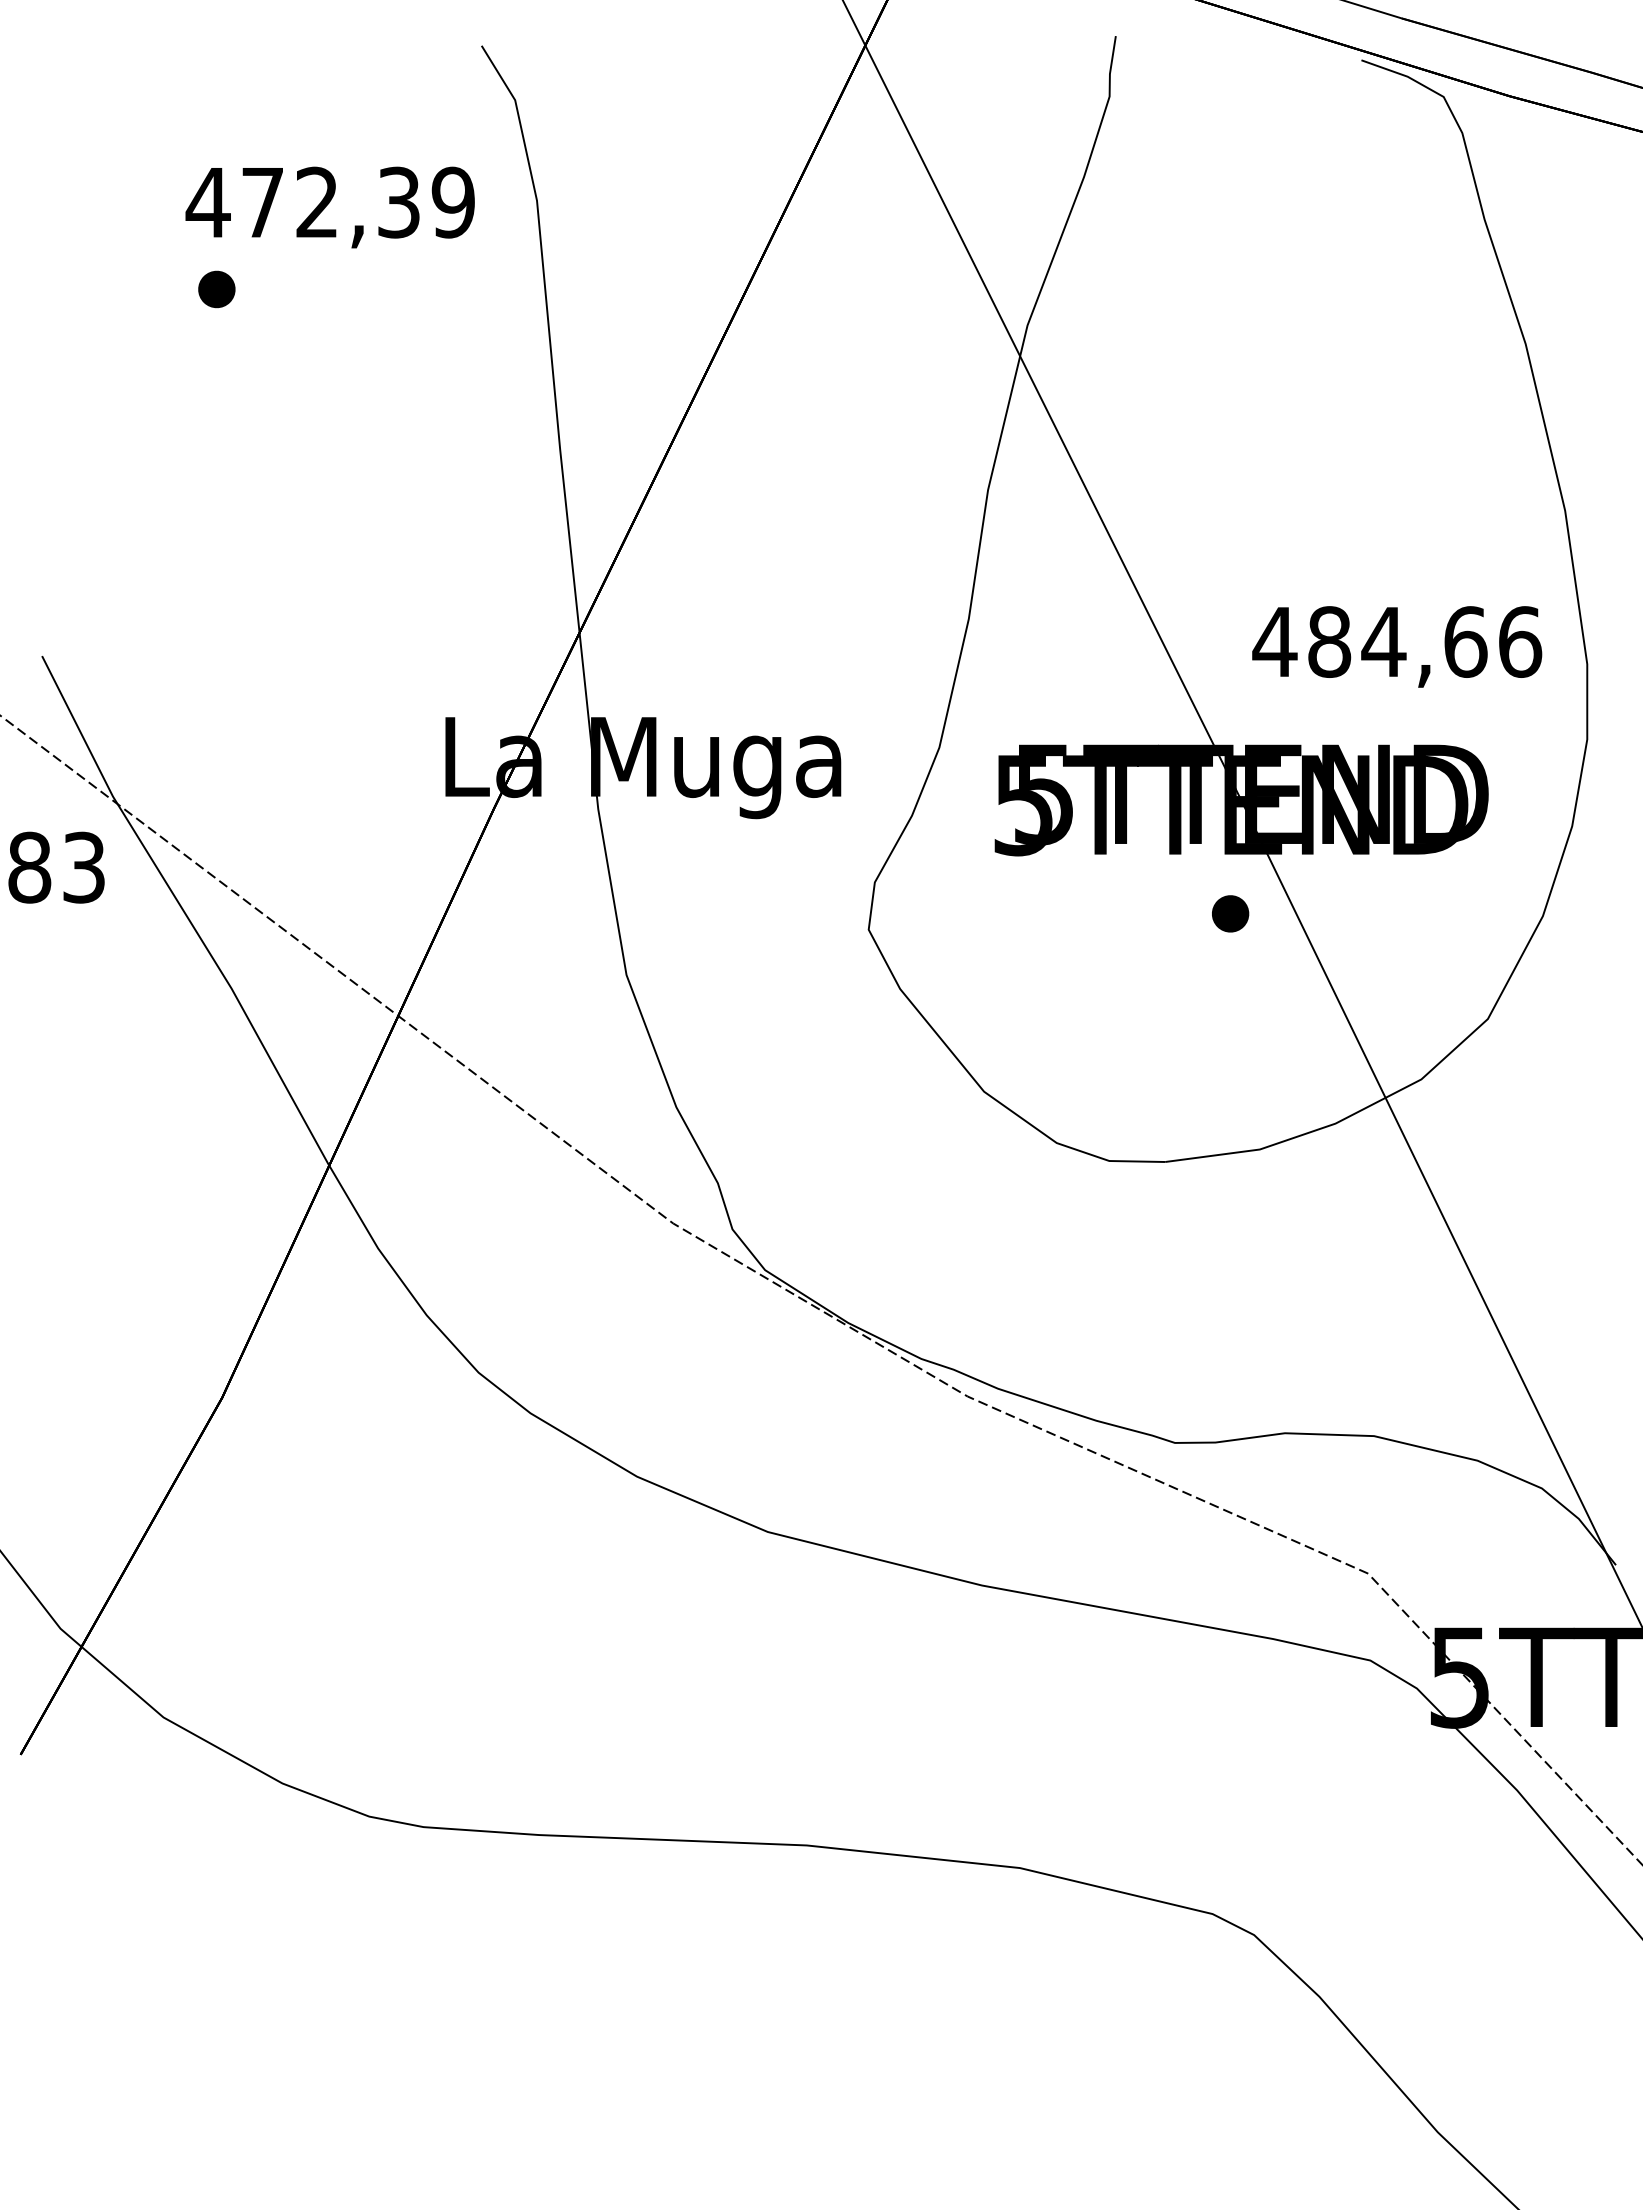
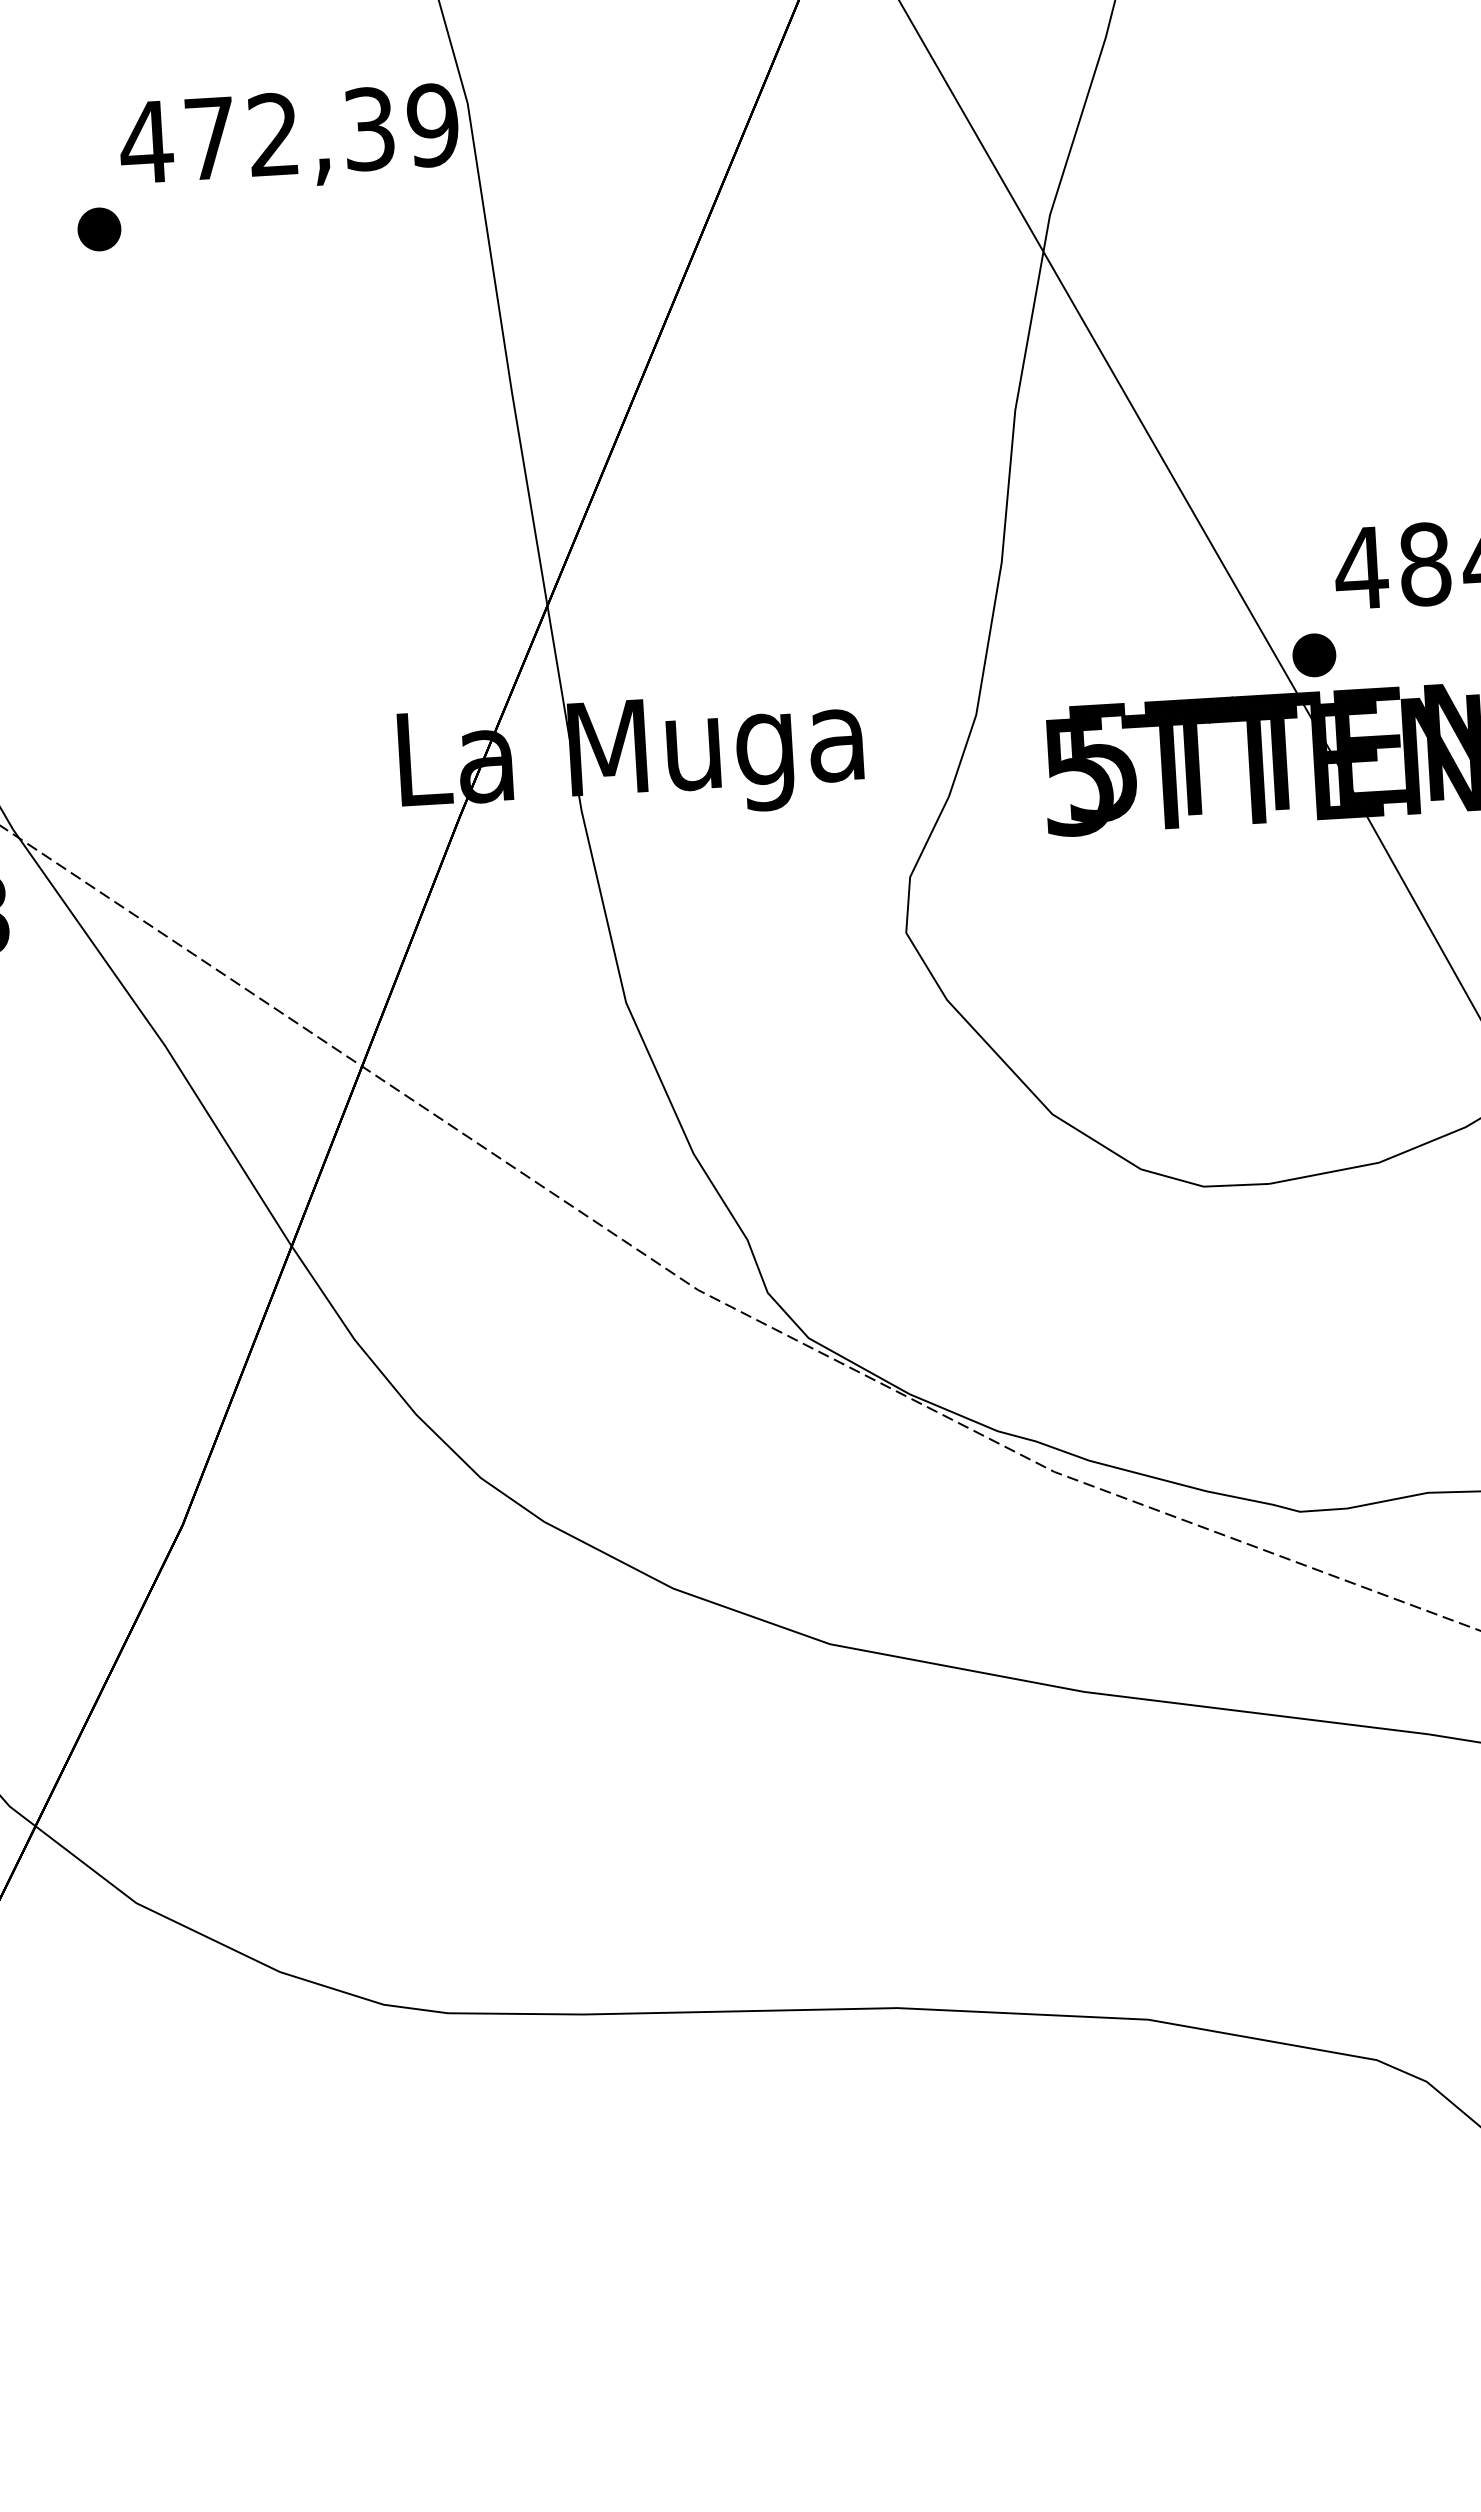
text: (329, 207) -> (288, 139), moved
part: (1230, 913) -> (1314, 654), moved

